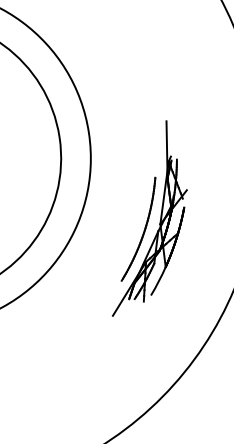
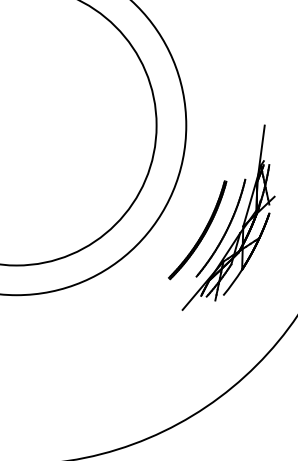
part: (115, 235) -> (197, 230), added

